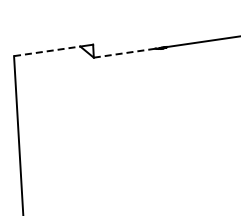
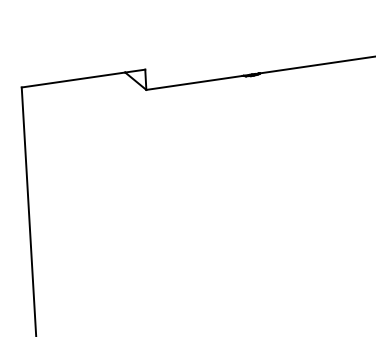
line: (47, 51) -> (73, 80), dashed -> solid
line: (127, 52) -> (198, 81), dashed -> solid

